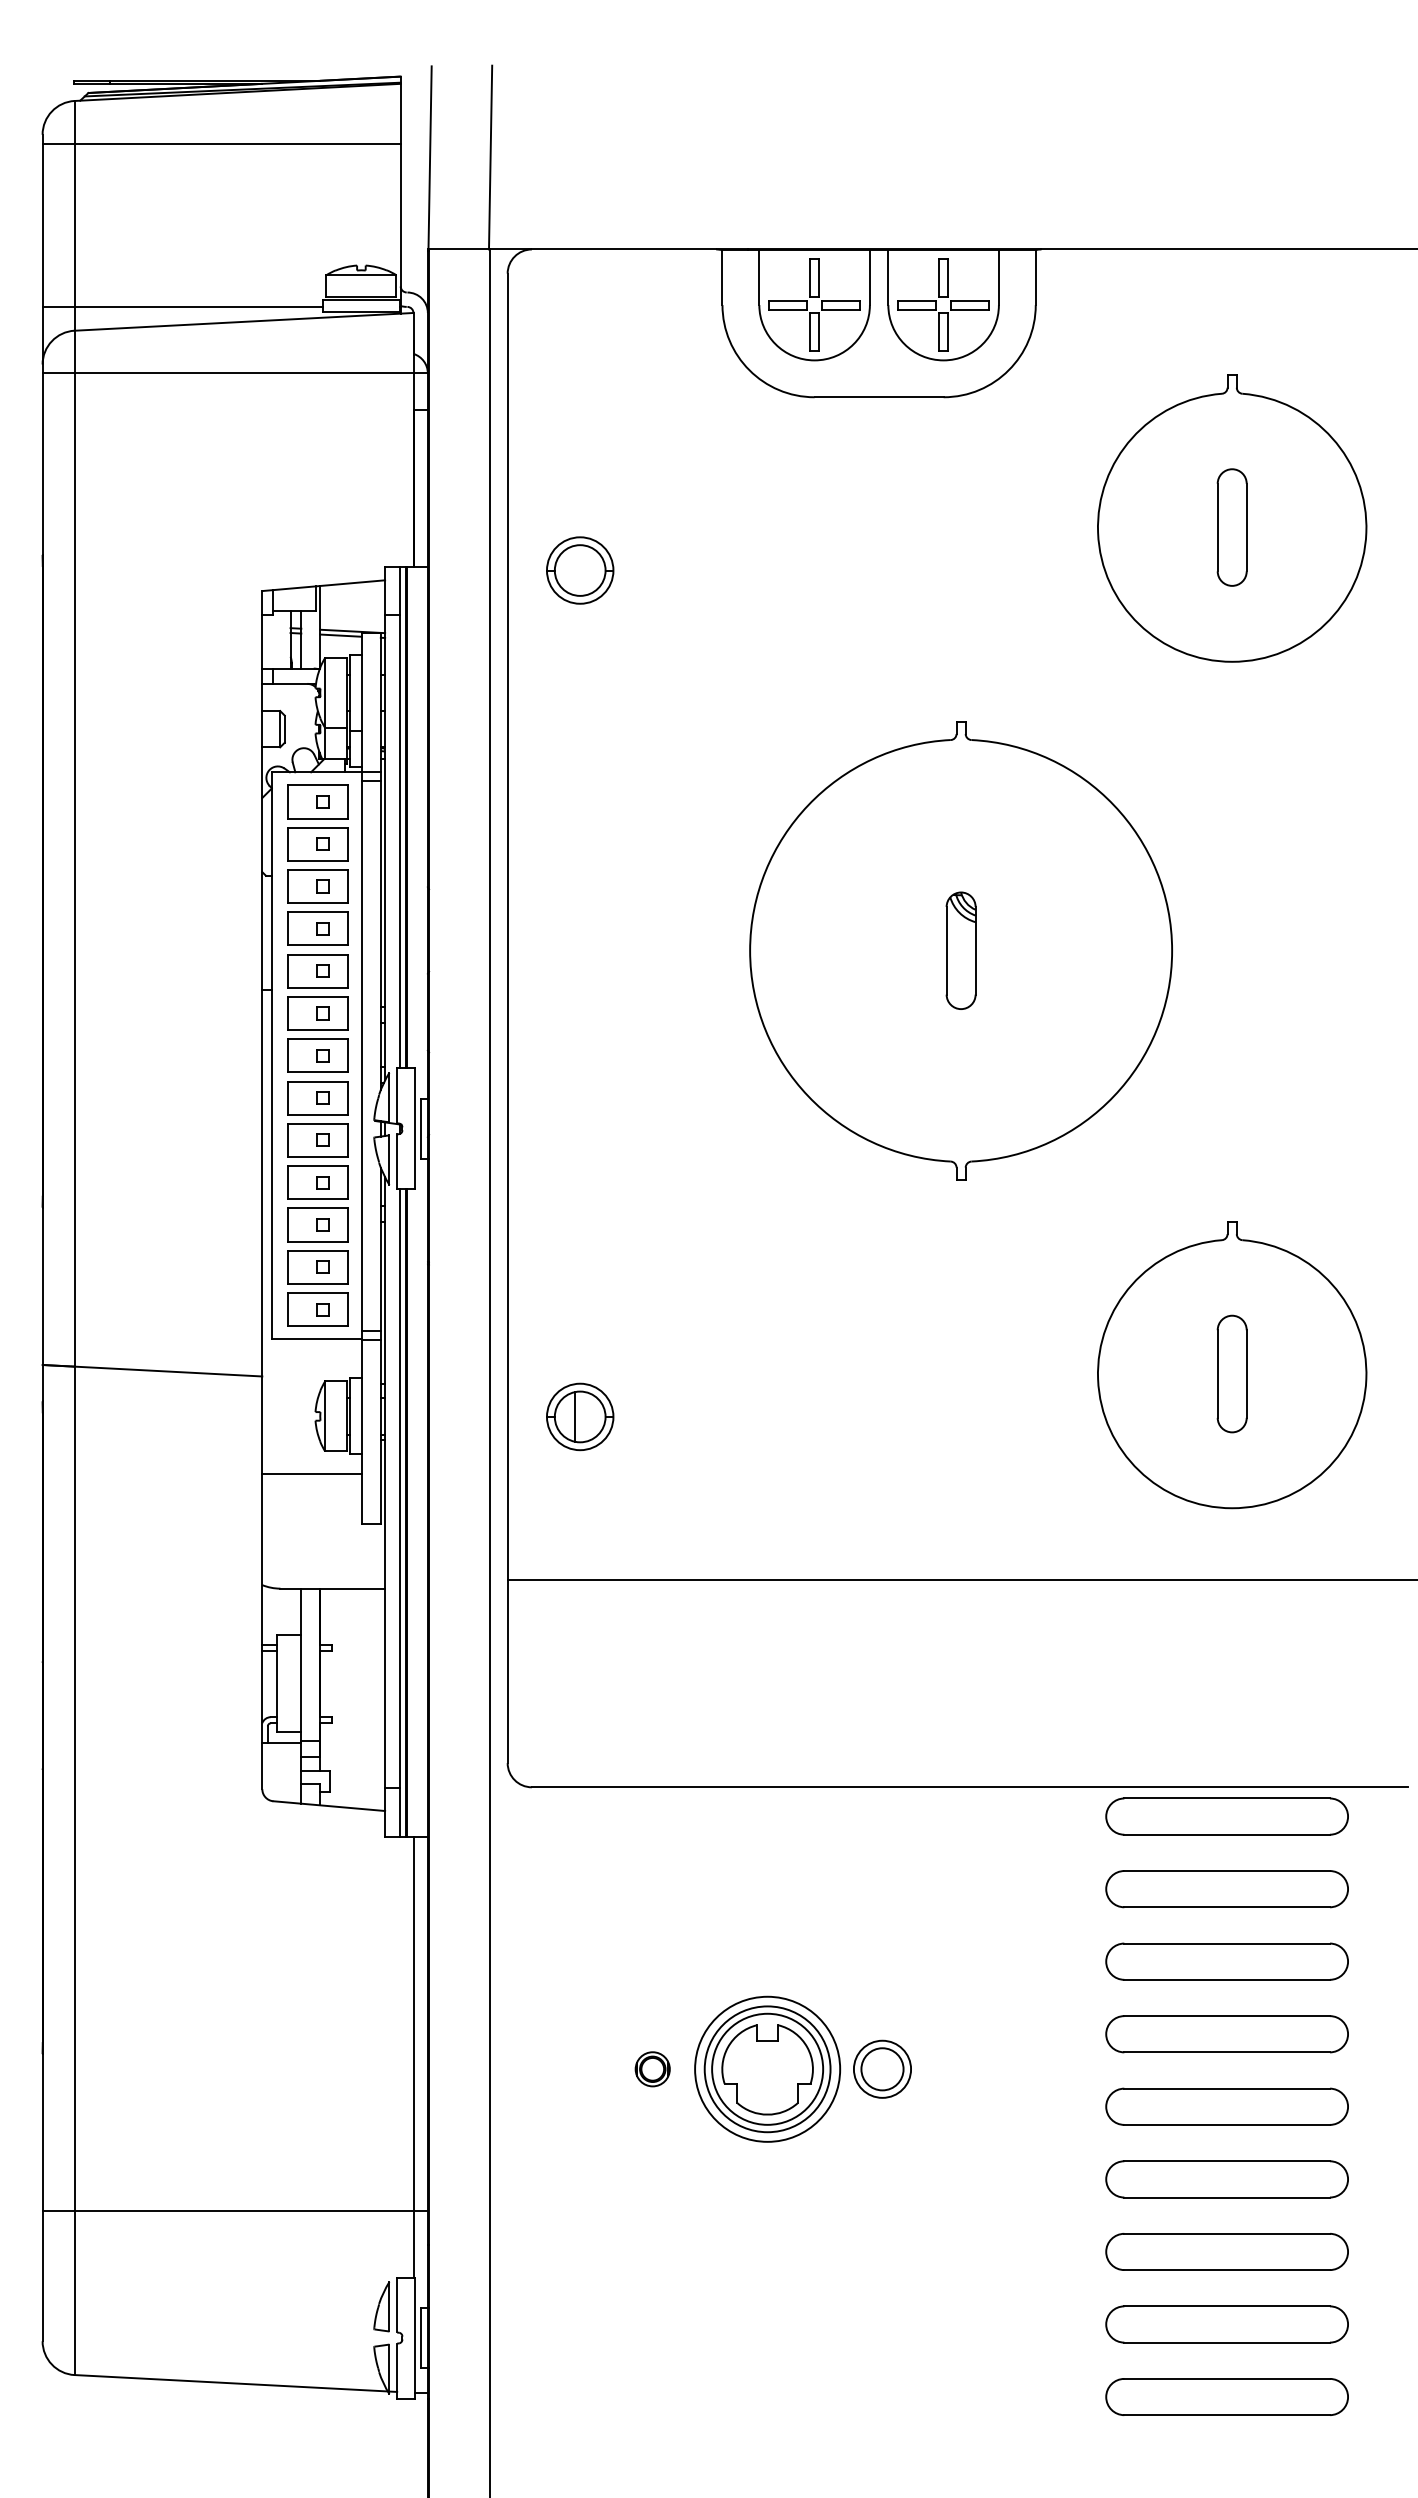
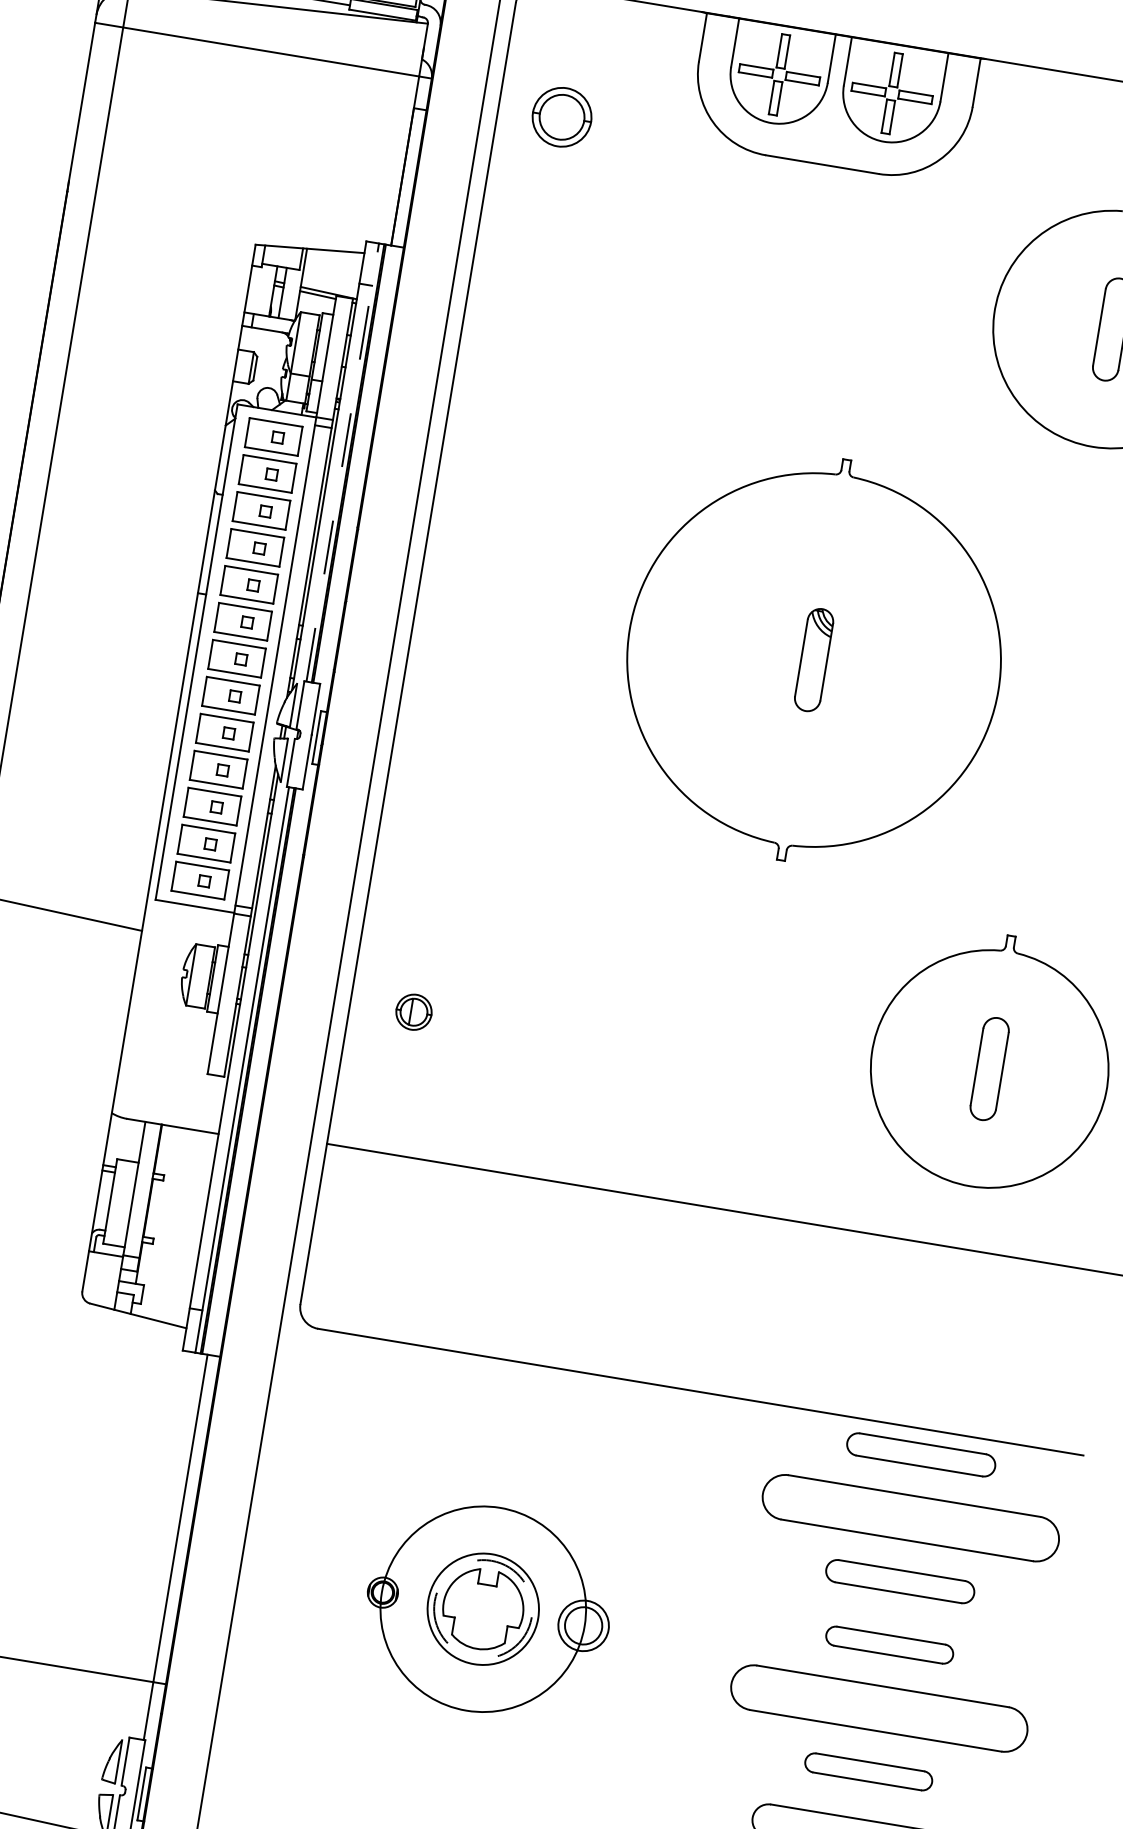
part: (580, 570) -> (562, 117), moved
line: (399, 817) -> (342, 462), solid -> dashed
part: (580, 1416) -> (414, 1011), size x0.6
line: (311, 1473) -> (170, 1022), removed
part: (1226, 1816) -> (920, 1454), size x0.7
part: (1226, 1889) -> (910, 1518), size x1.4
part: (1226, 1961) -> (899, 1581), size x0.7
part: (1226, 2034) -> (889, 1645), size x0.6
circle: (767, 2068) -> (483, 1608), size x1.6
circle: (767, 2068) -> (483, 1608), solid -> dashed
part: (1226, 2106) -> (878, 1708), size x1.4
part: (1226, 2179) -> (868, 1771), size x0.6

